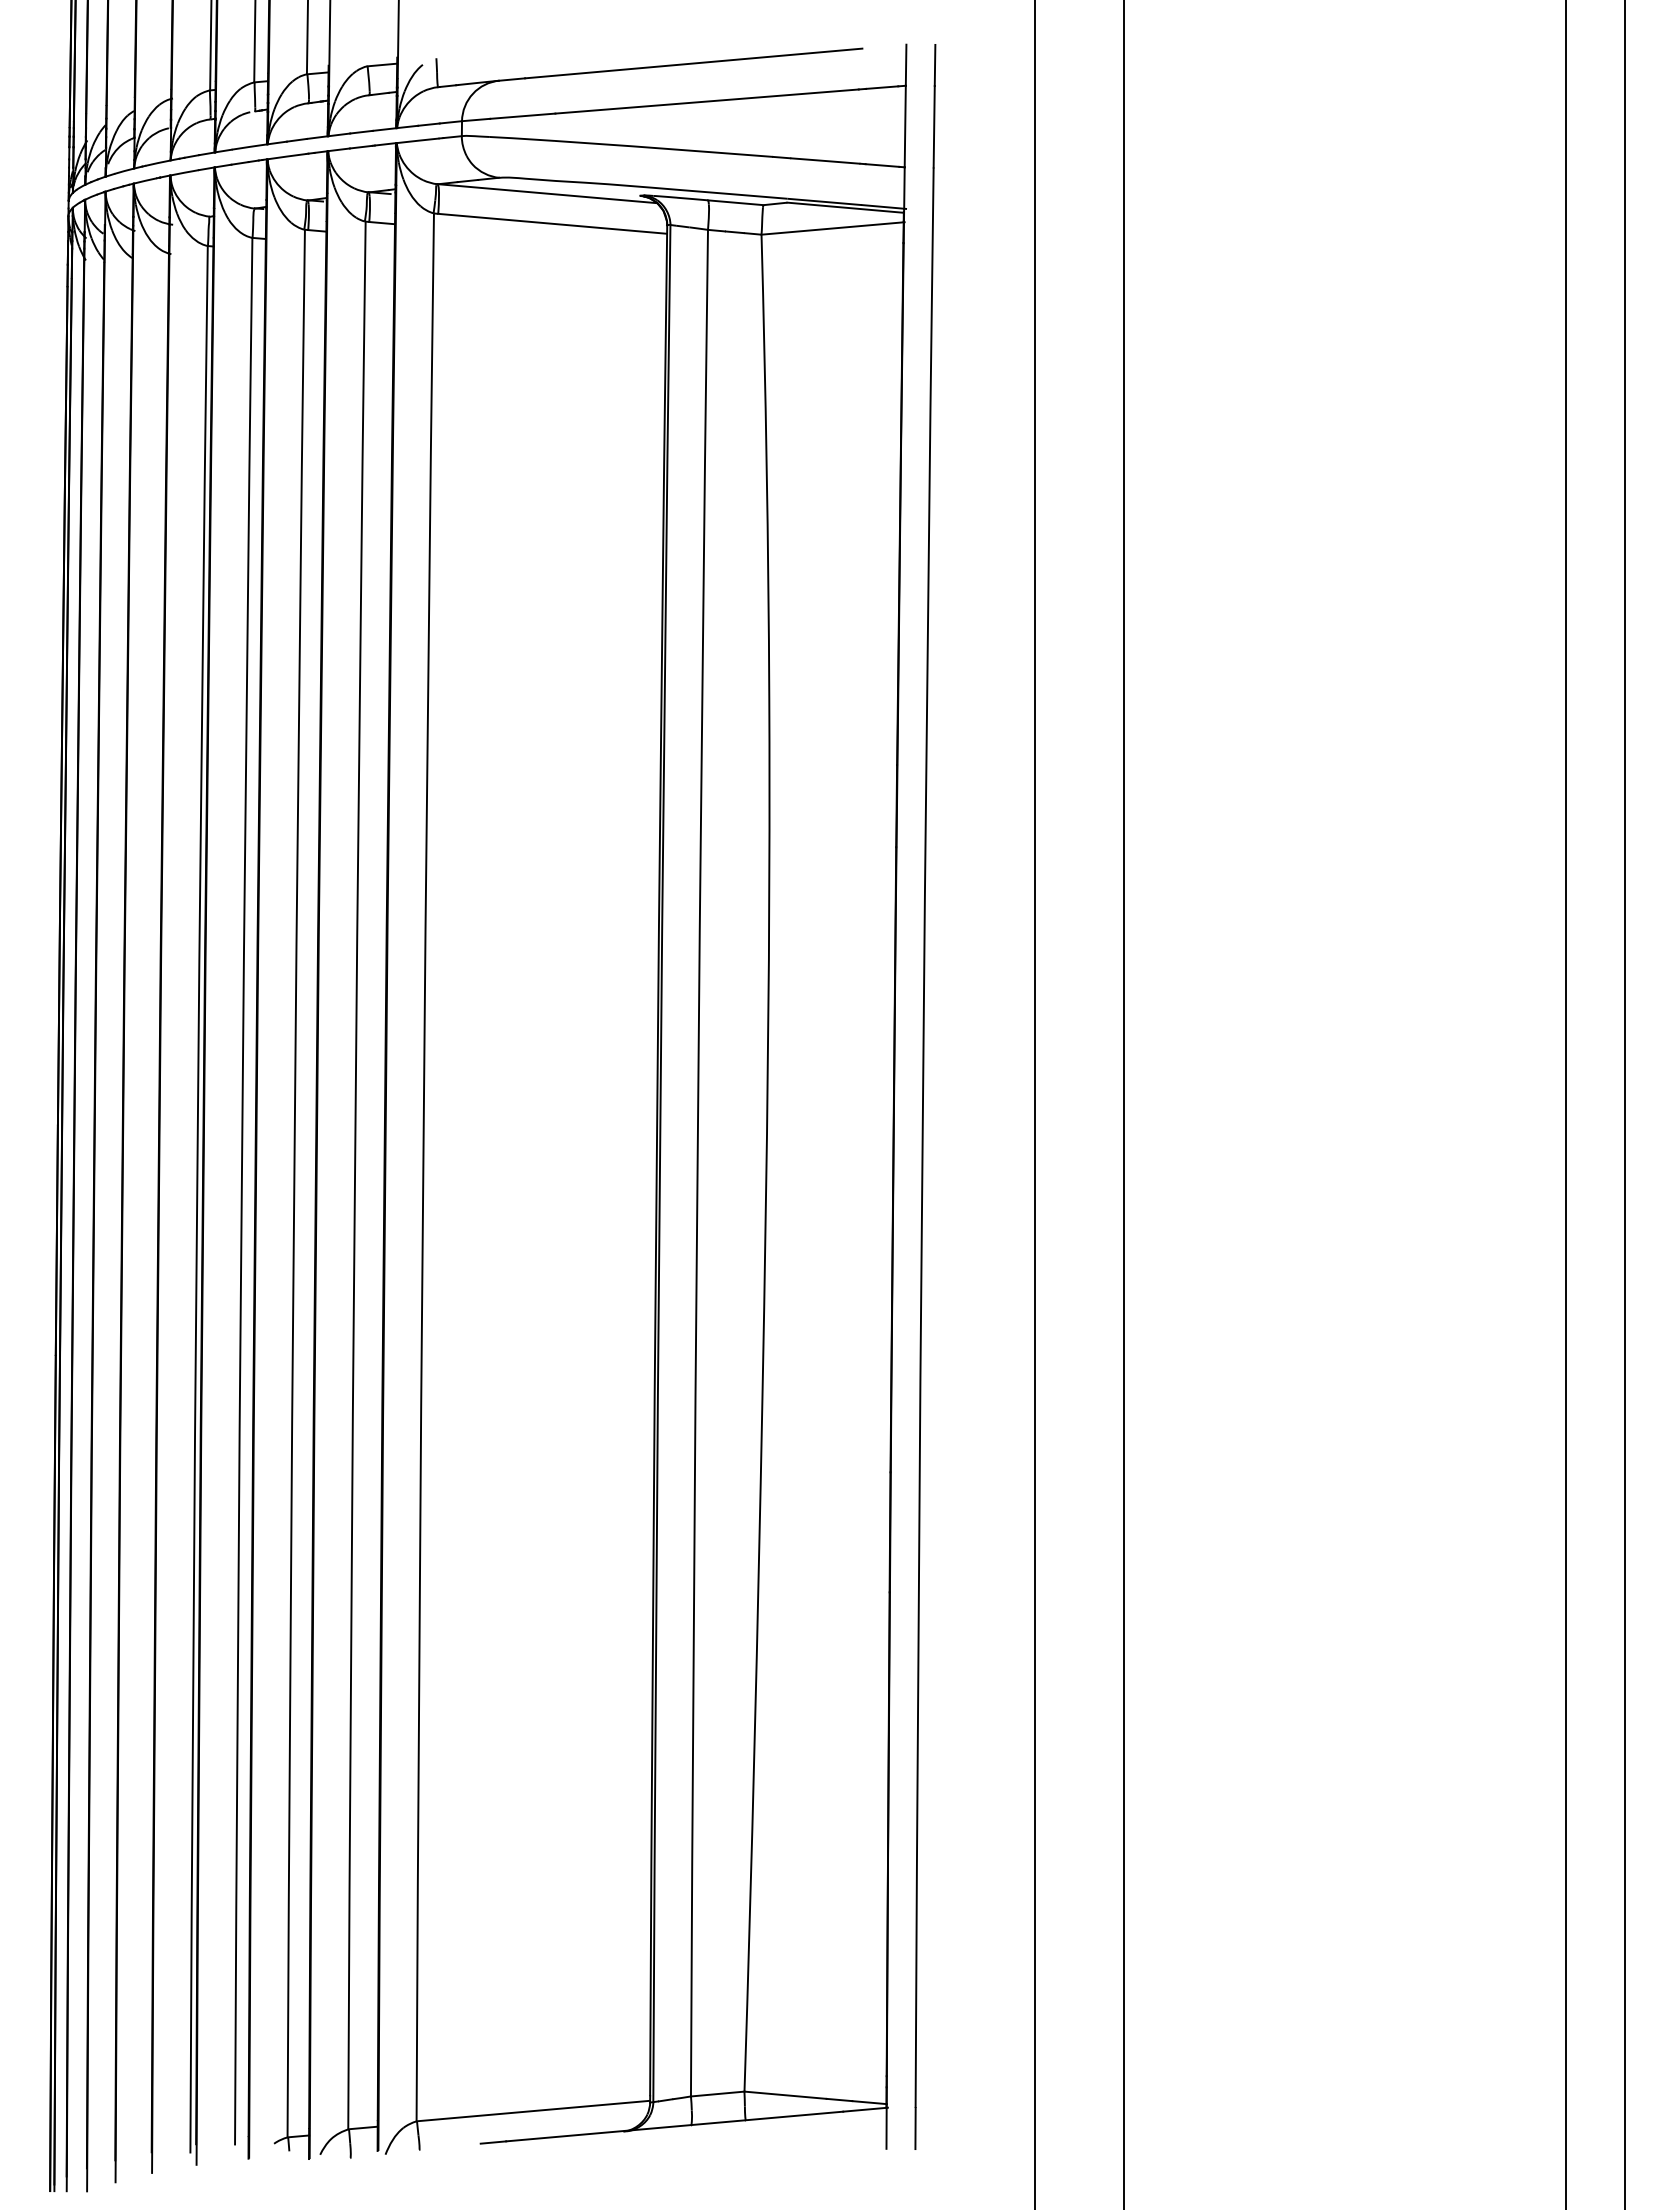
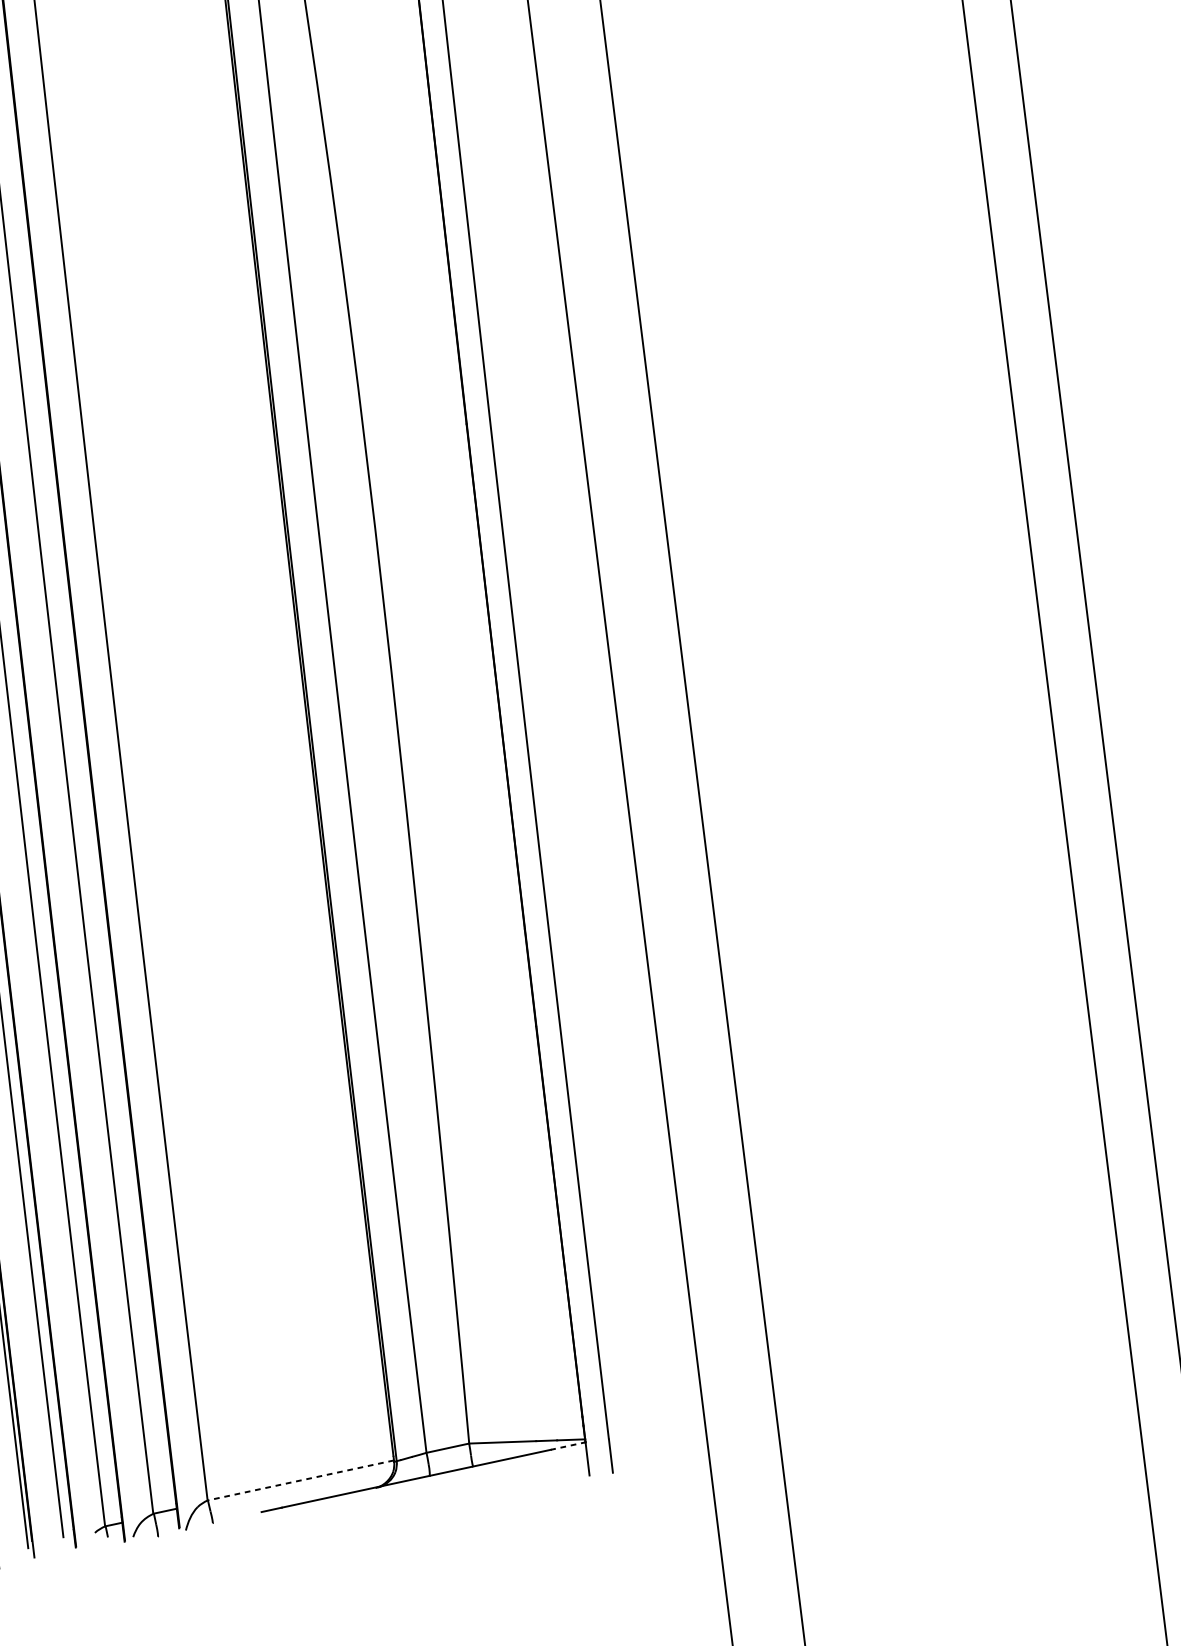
line: (865, 2109) -> (568, 1445), solid -> dashed
line: (533, 2111) -> (300, 1480), solid -> dashed

